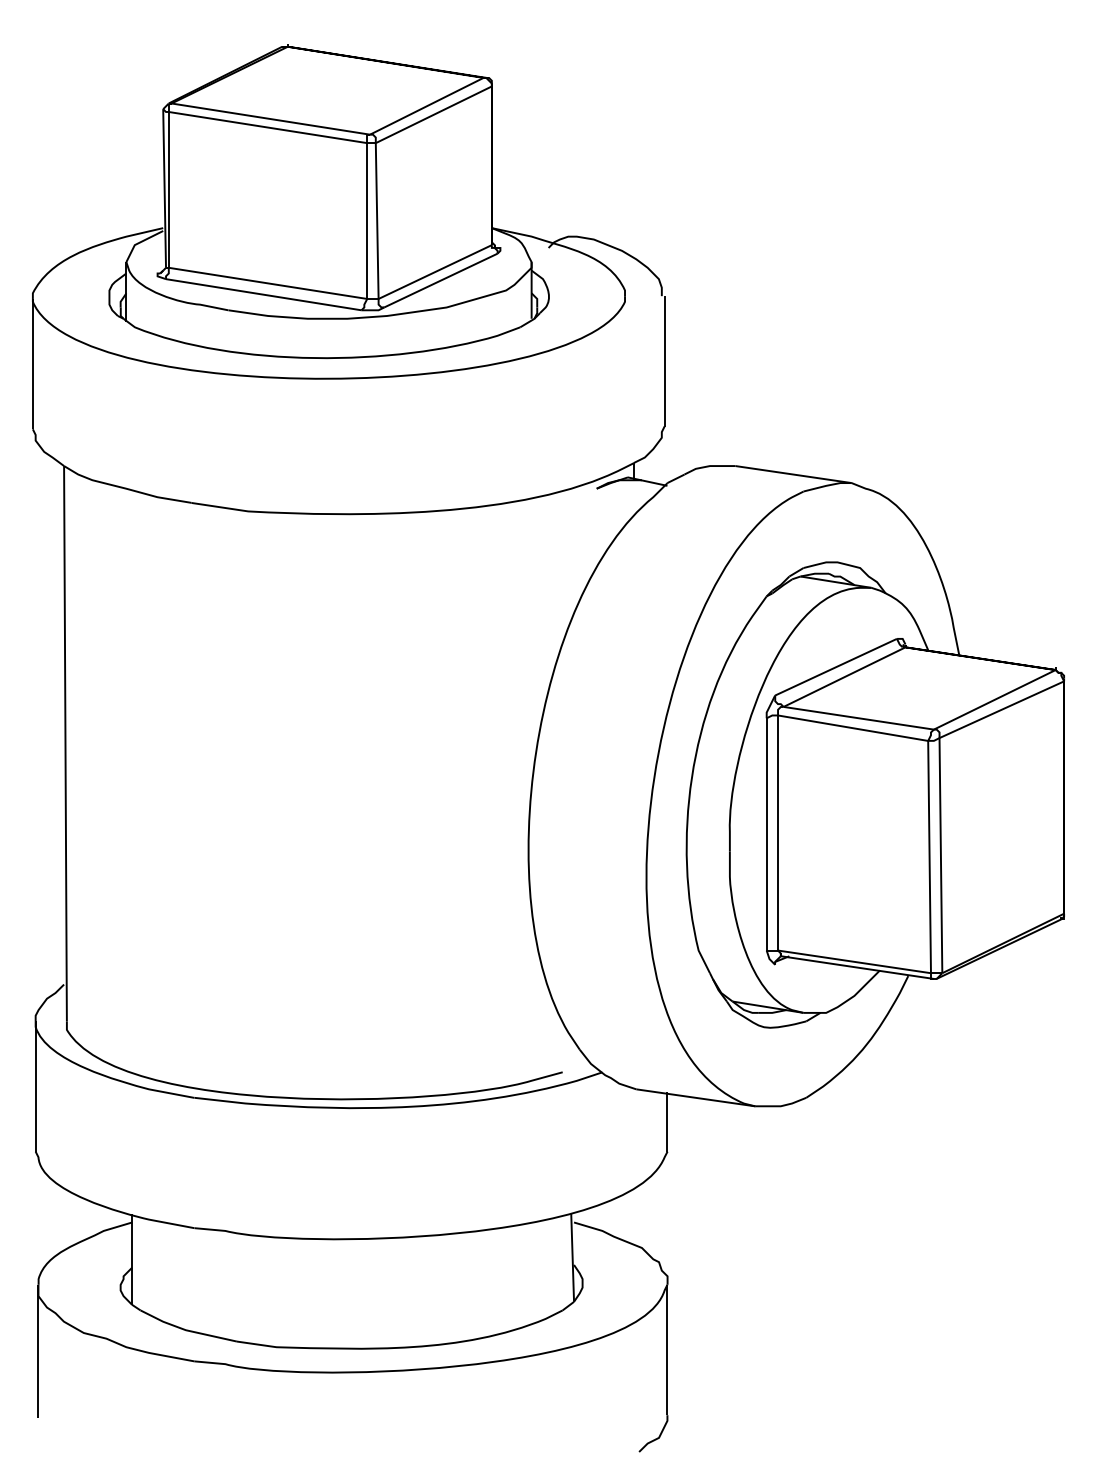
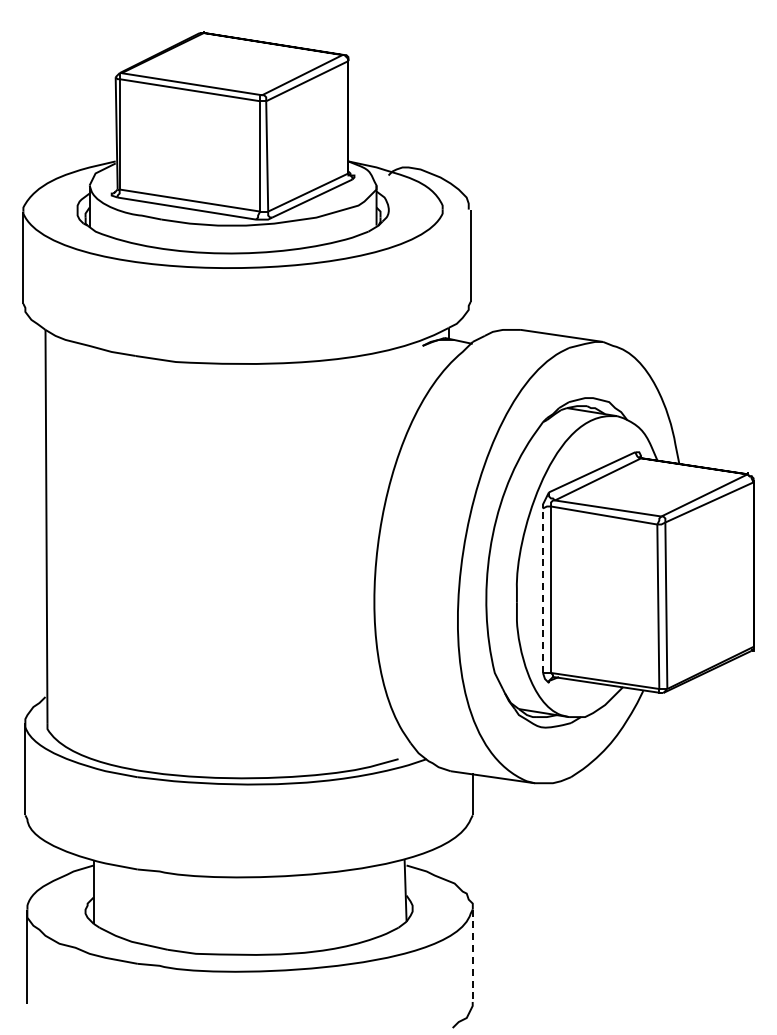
line: (765, 834) -> (542, 590), solid -> dashed
line: (667, 1350) -> (472, 956), solid -> dashed

